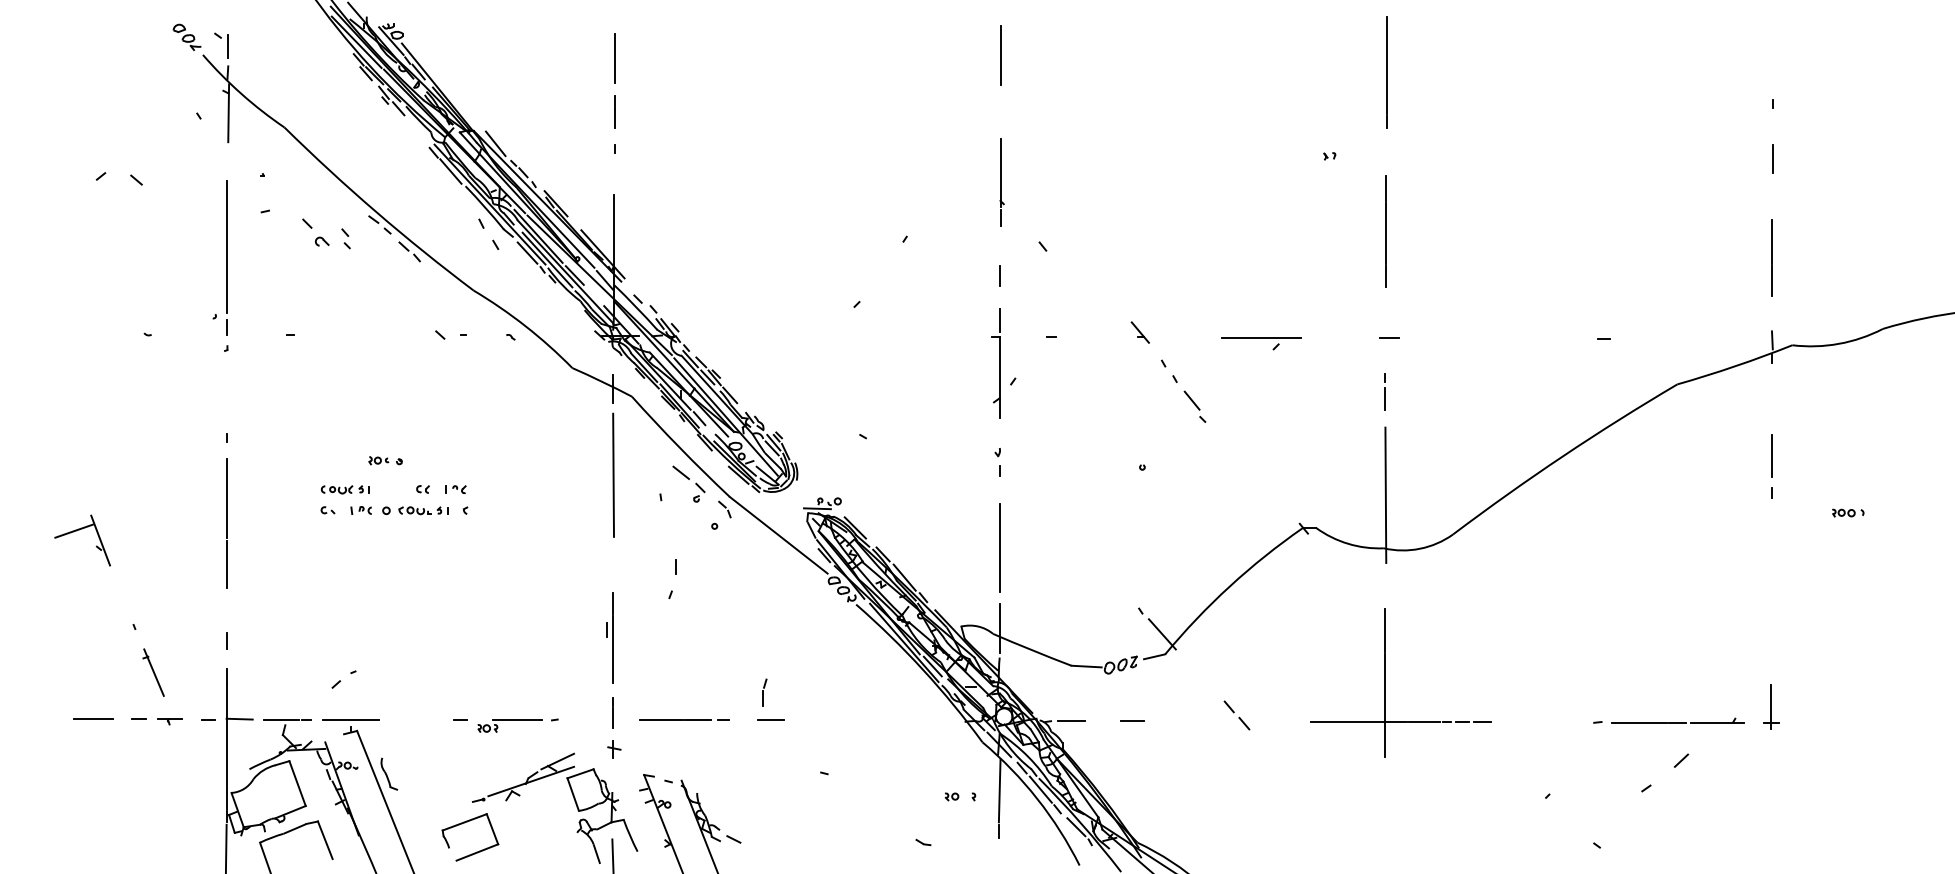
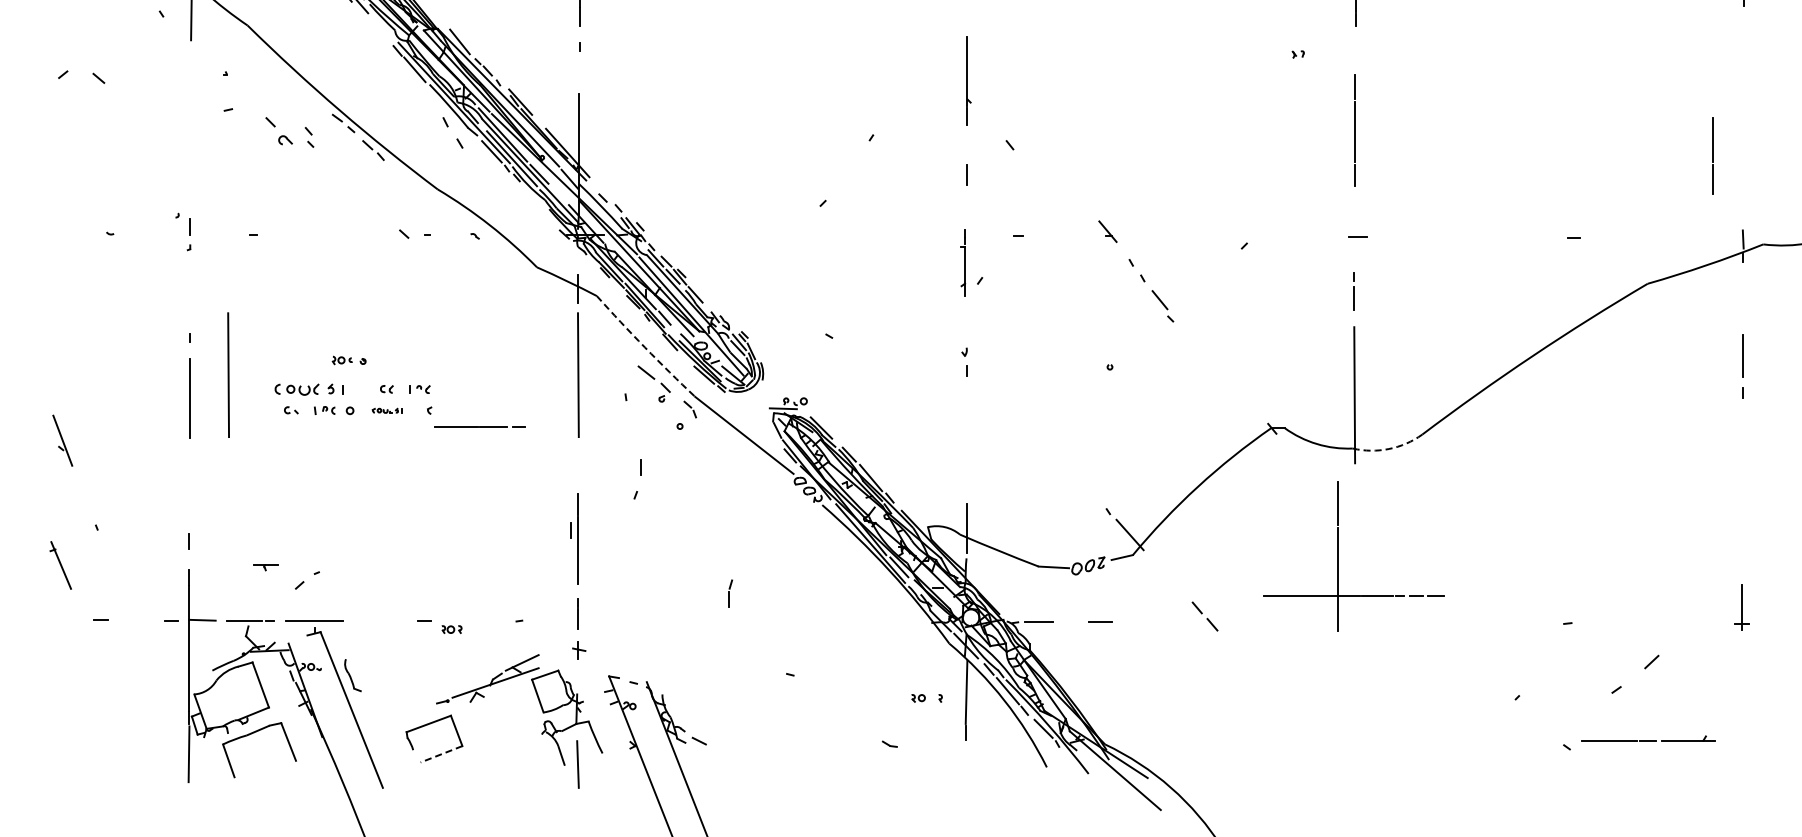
line: (1772, 159) -> (1743, 57), removed
line: (227, 247) -> (190, 146), removed
line: (1771, 257) -> (1712, 156), moved
line: (1261, 337) -> (1229, 236), removed
part: (995, 363) -> (962, 262), size x0.6
arc: (679, 447) -> (644, 347), solid -> dashed
line: (265, 474) -> (228, 374), added
part: (345, 489) -> (308, 389), size x1.4
part: (423, 510) -> (387, 410), size x0.6
line: (73, 530) -> (35, 430), removed
line: (999, 548) -> (966, 448), removed
arc: (1419, 548) -> (1388, 448), solid -> dashed
line: (227, 564) -> (190, 464), removed
part: (153, 672) -> (60, 565), moved
part: (1385, 682) -> (1338, 556), moved
line: (93, 718) -> (55, 619), removed
line: (517, 719) -> (481, 620), removed
line: (684, 719) -> (479, 426), moved
line: (771, 720) -> (737, 621), removed
part: (1677, 720) -> (1647, 738), moved
part: (169, 721) -> (265, 567), moved
line: (476, 852) -> (440, 754), solid -> dashed

